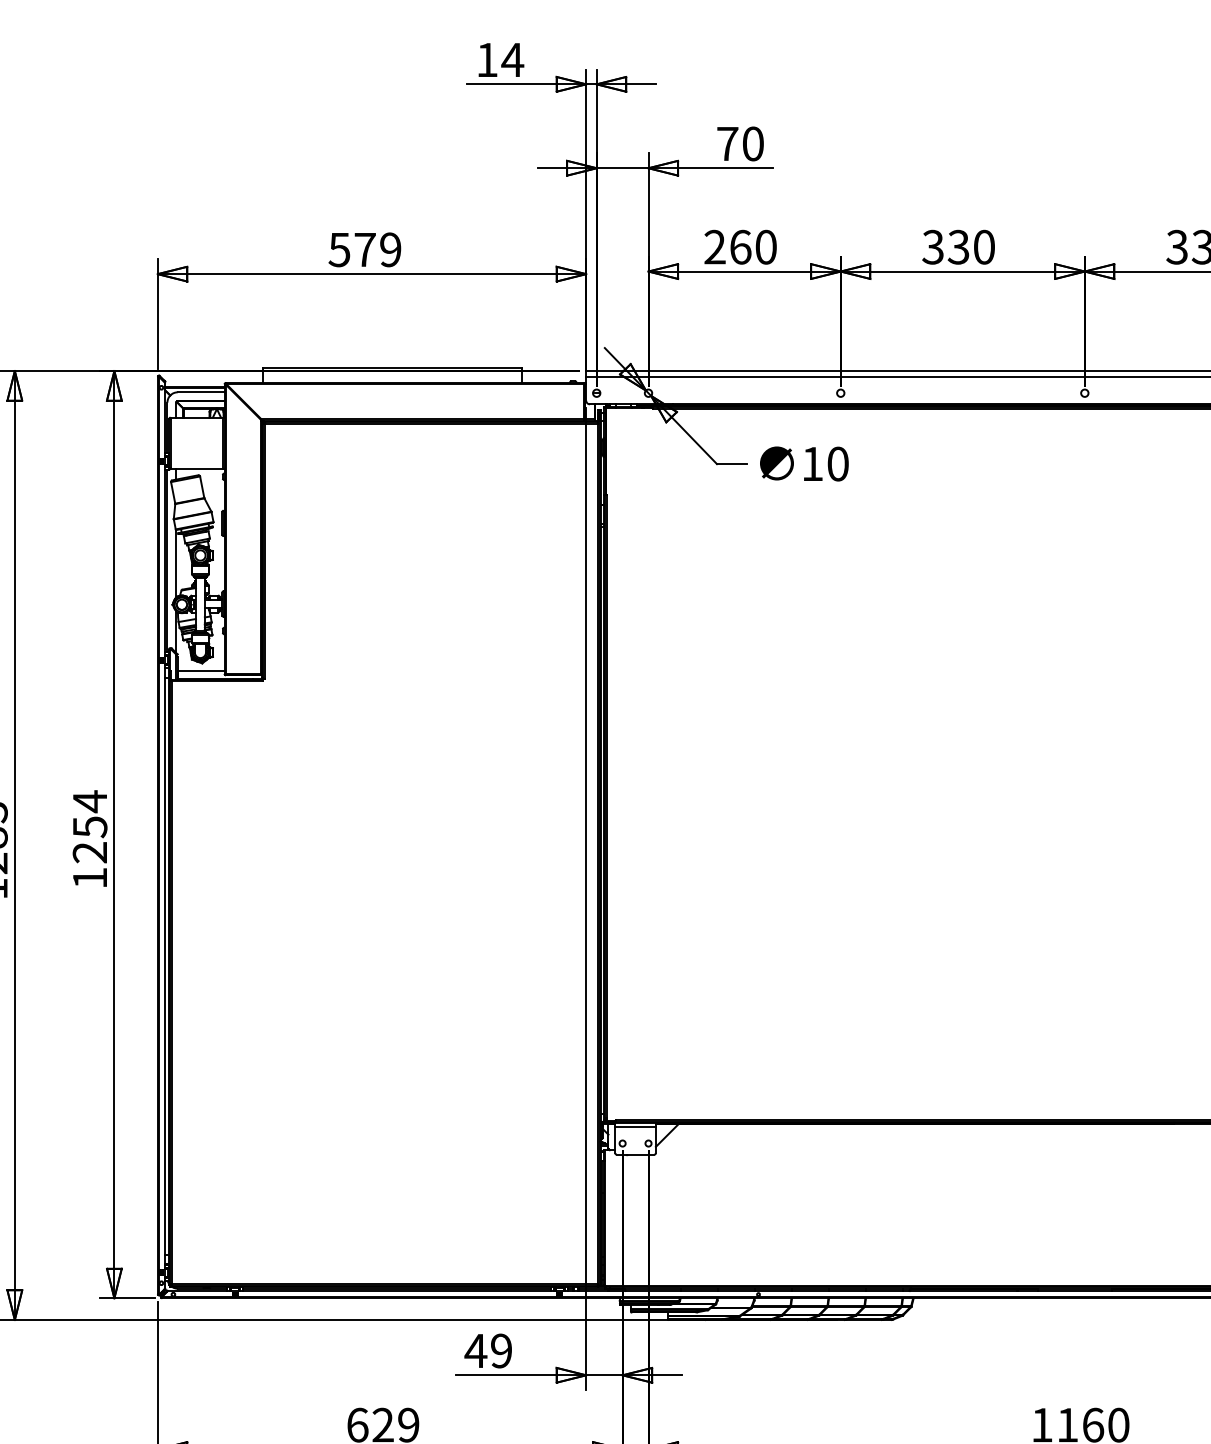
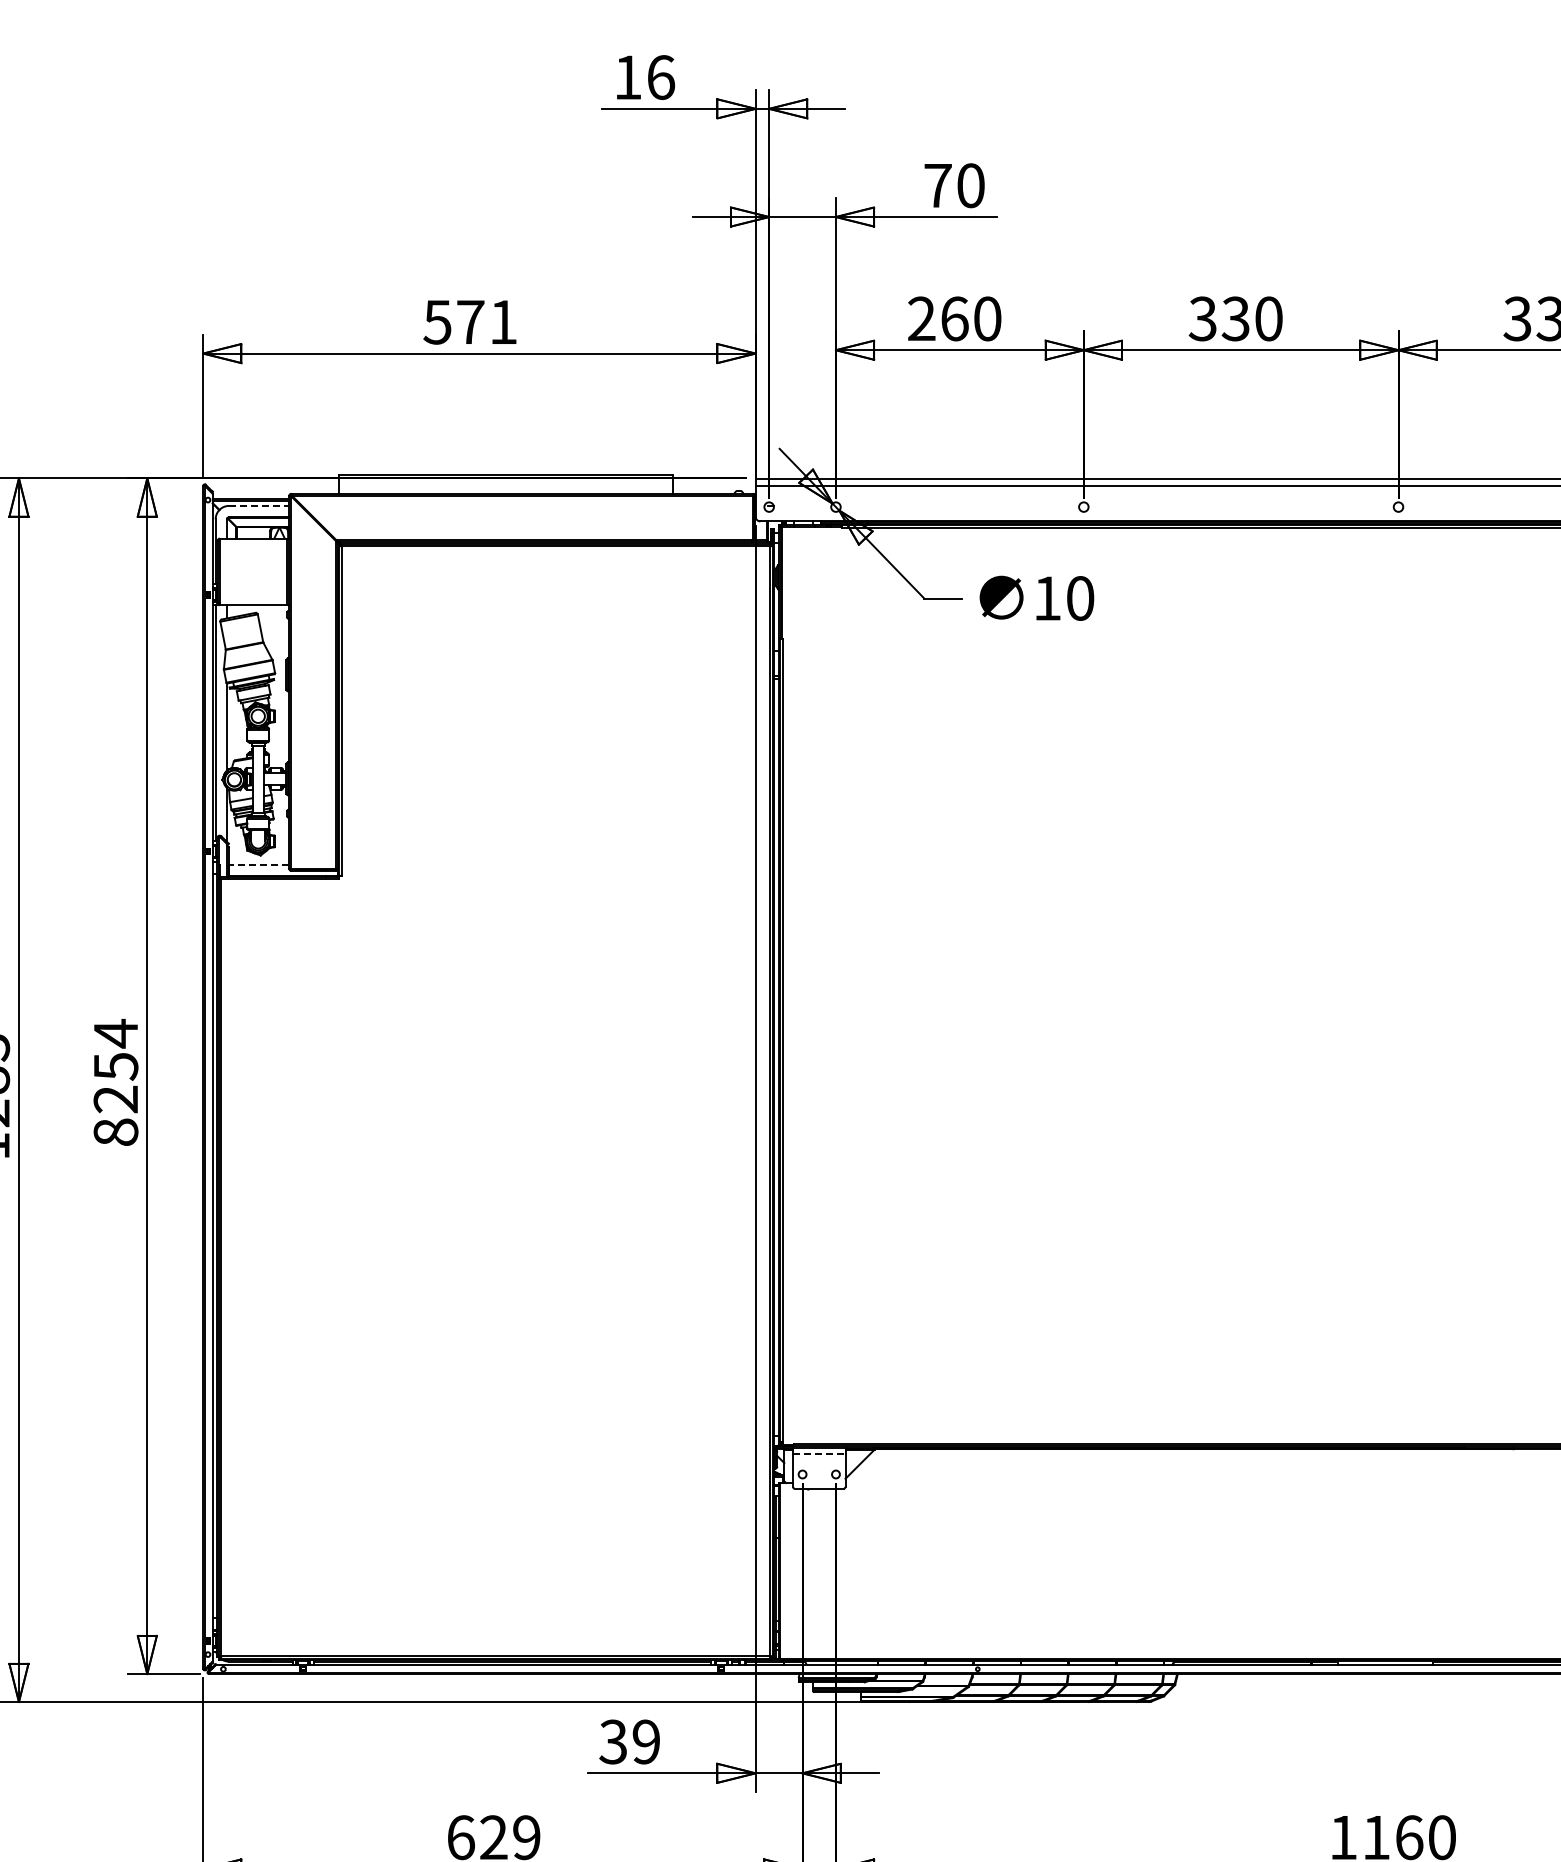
text: (512, 60) -> (660, 77), 14 -> 16
text: (390, 249) -> (503, 321), 579 -> 571
line: (201, 391) -> (259, 505), solid -> dashed
line: (200, 671) -> (258, 865), solid -> dashed
text: (89, 877) -> (115, 1131), 1254 -> 8254
line: (635, 1127) -> (819, 1453), solid -> dashed
text: (475, 1350) -> (613, 1741), 49 -> 39

